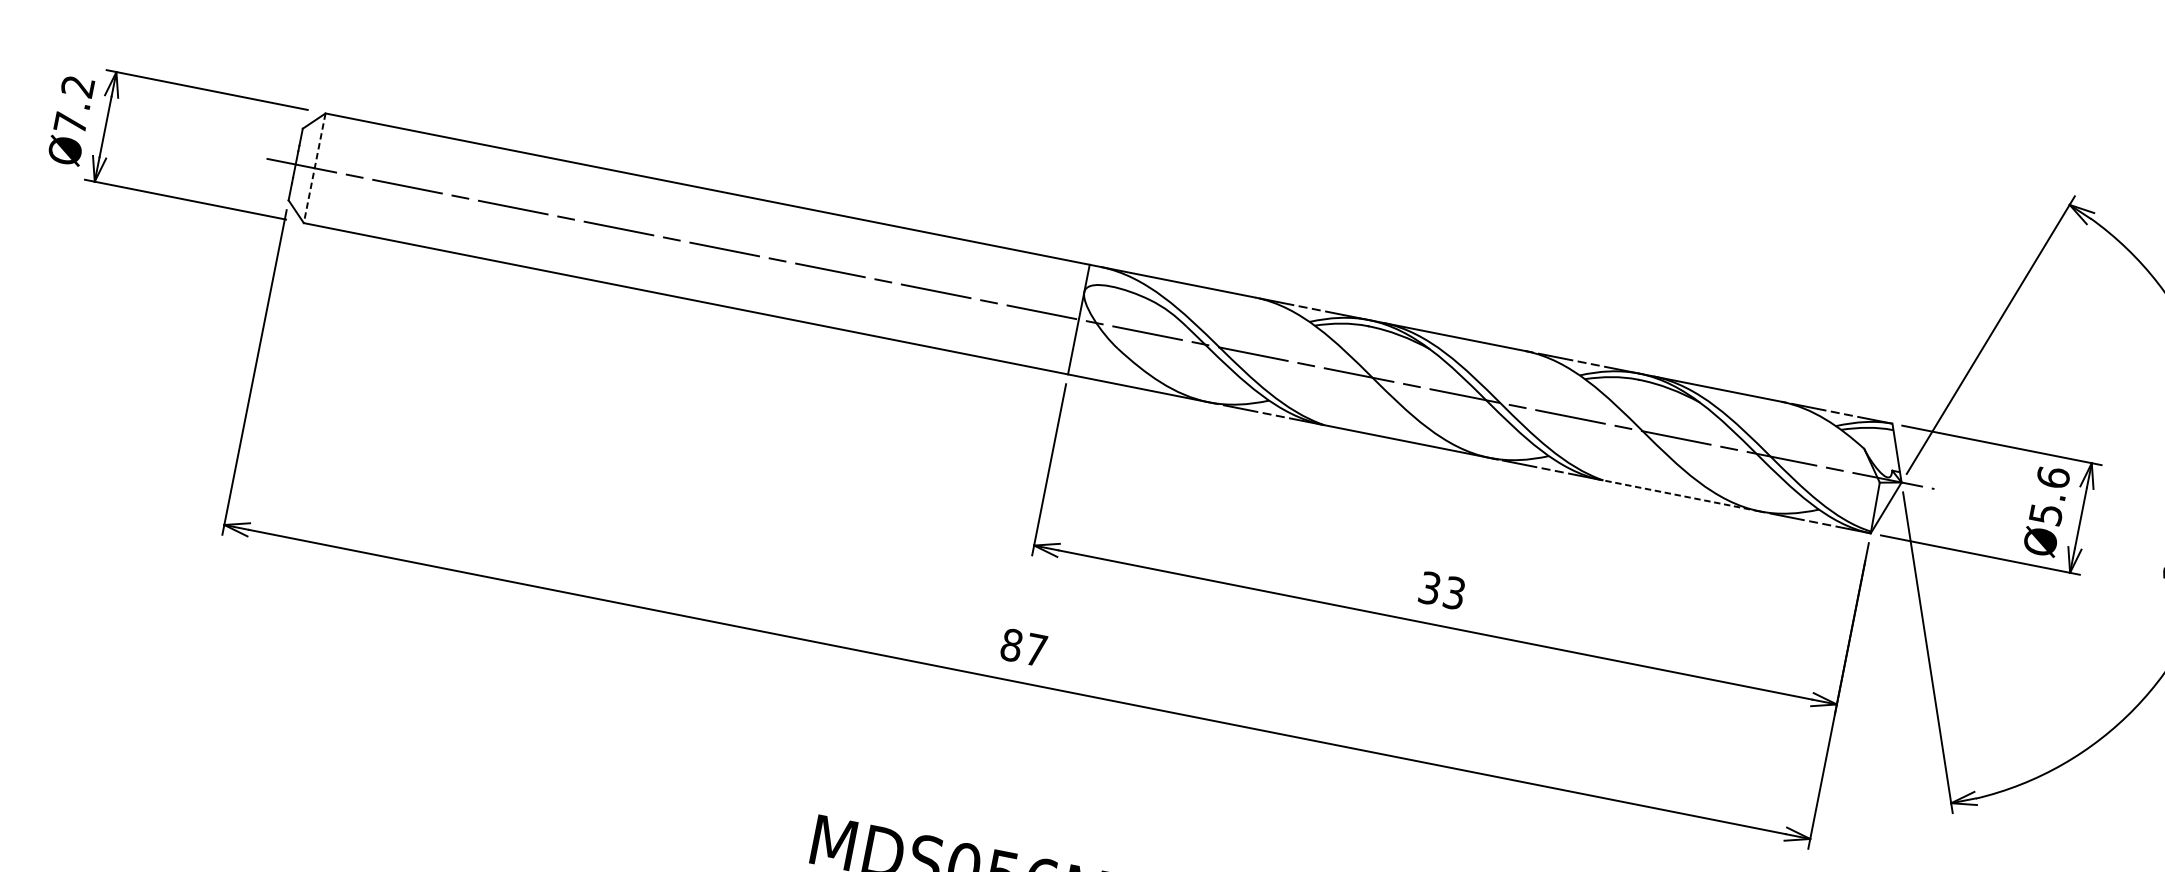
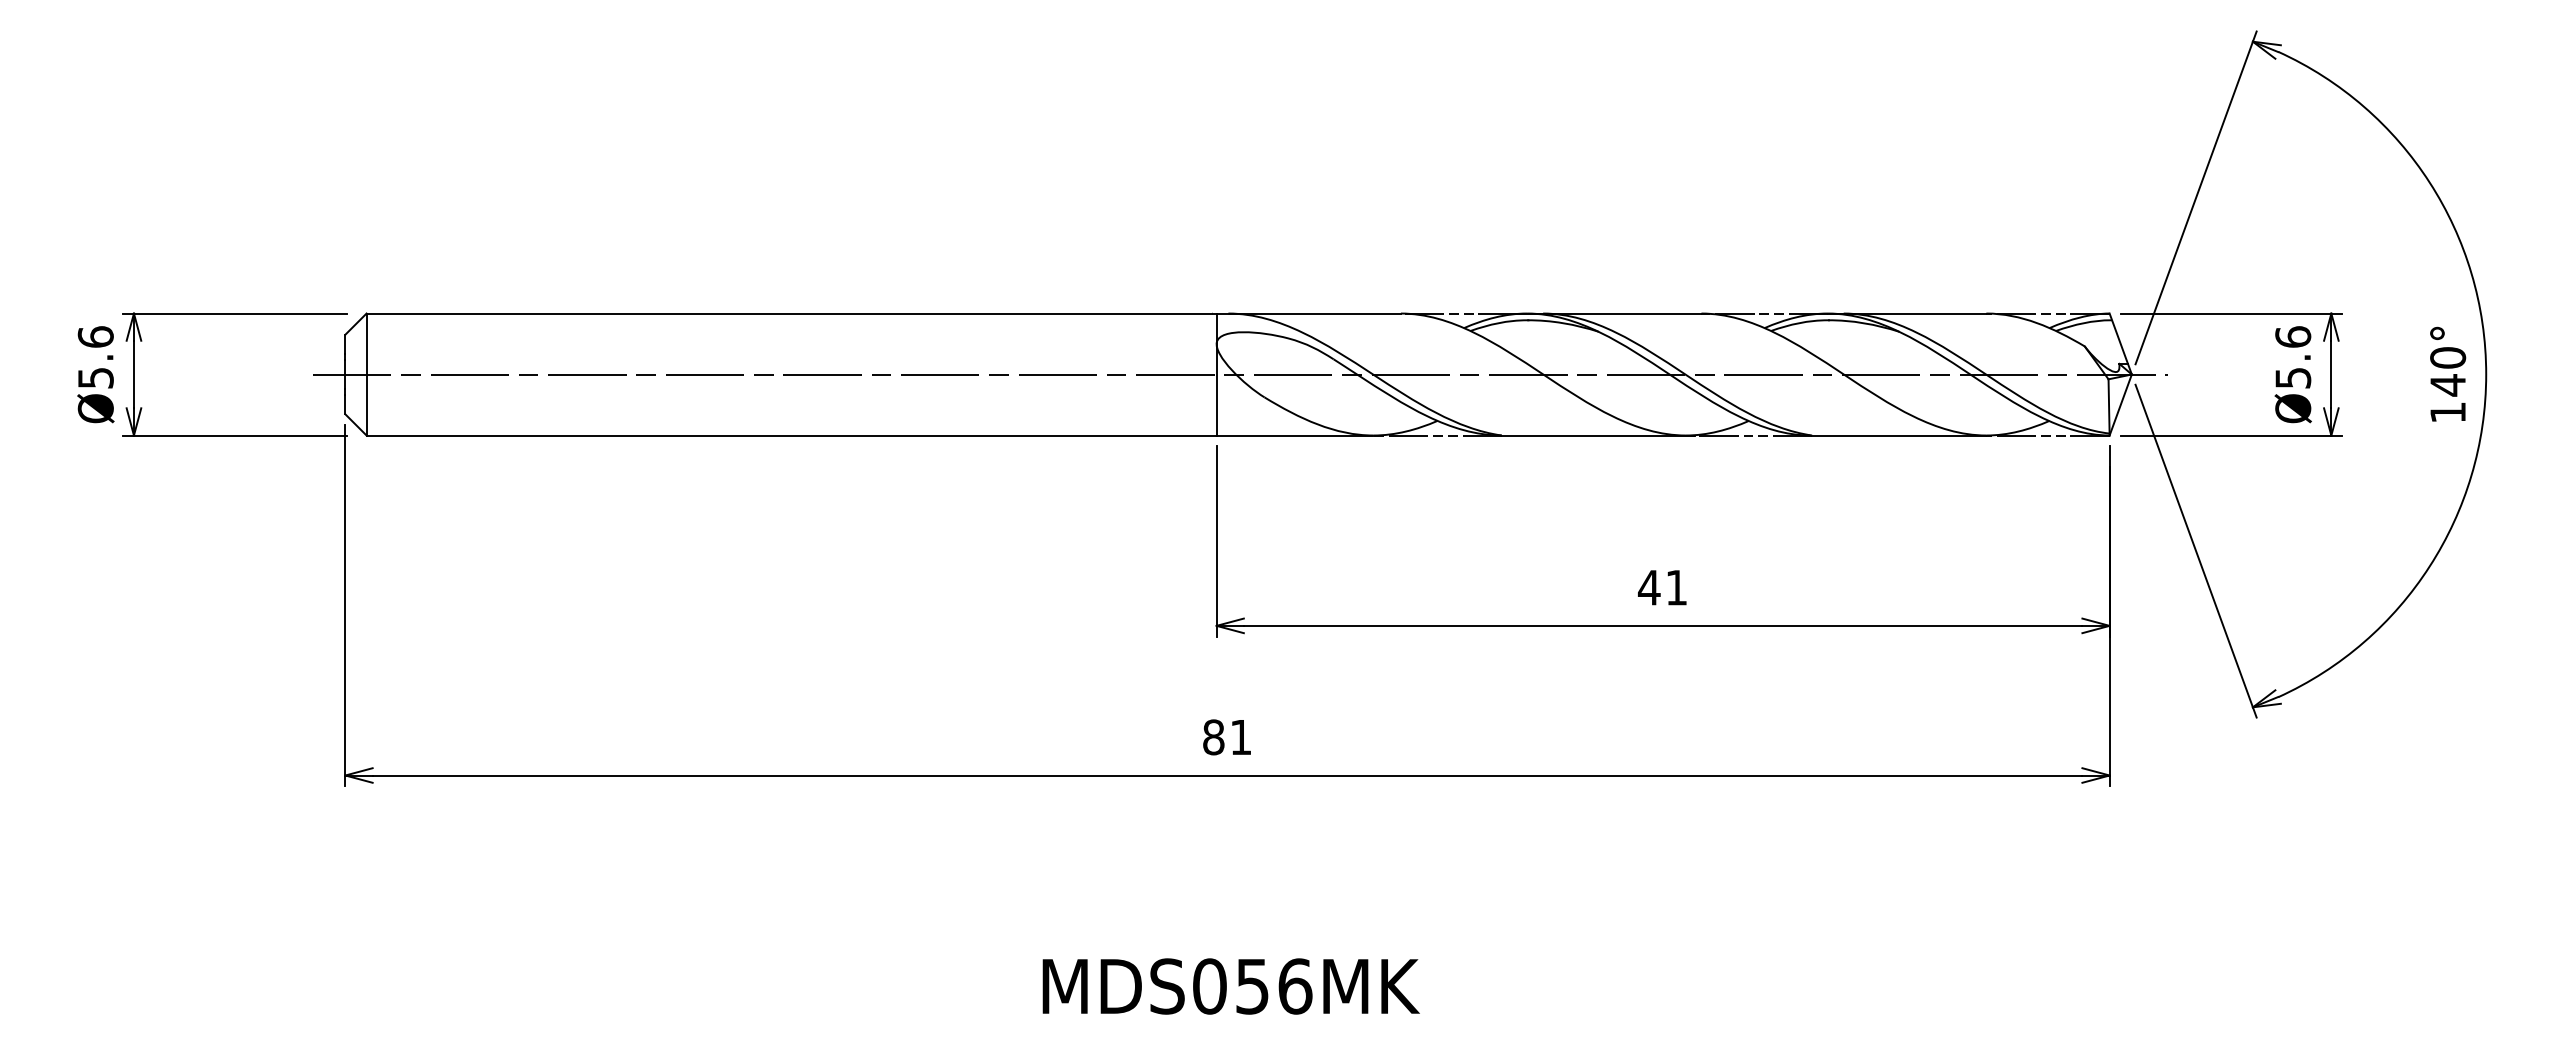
text: (74, 104) -> (95, 357), Ø7.2 -> Ø5.6
line: (314, 168) -> (366, 374), dashed -> solid
line: (1680, 495) -> (1898, 435), dashed -> solid
text: (1440, 590) -> (1661, 587), 33 -> 41
text: (1036, 650) -> (1241, 737), 87 -> 81

